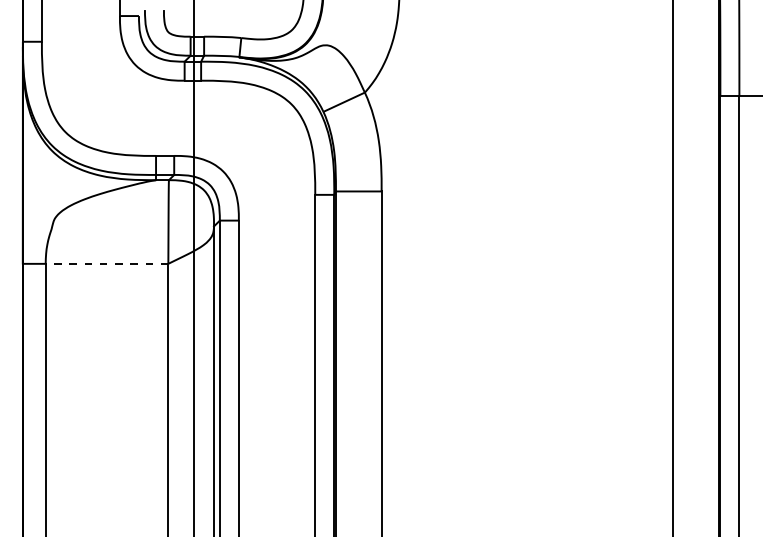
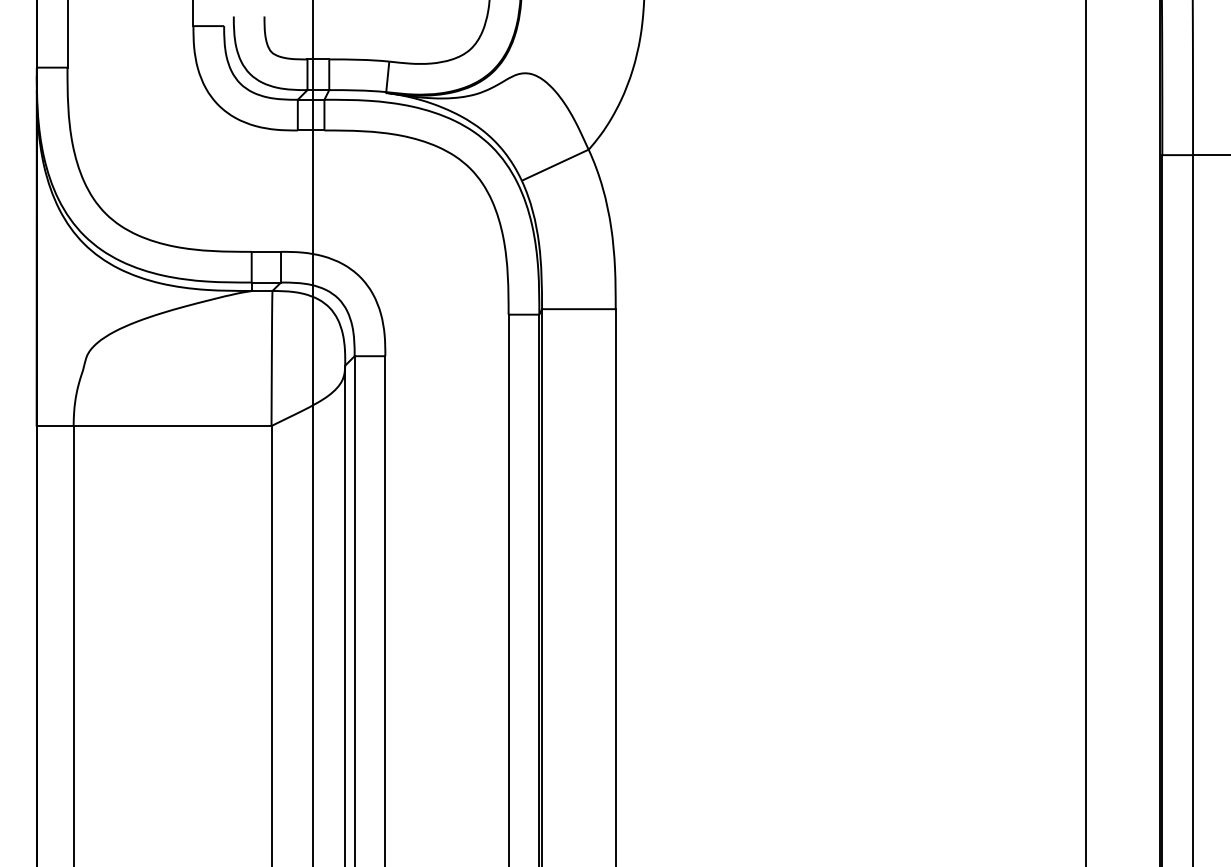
line: (106, 263) -> (171, 425), dashed -> solid

